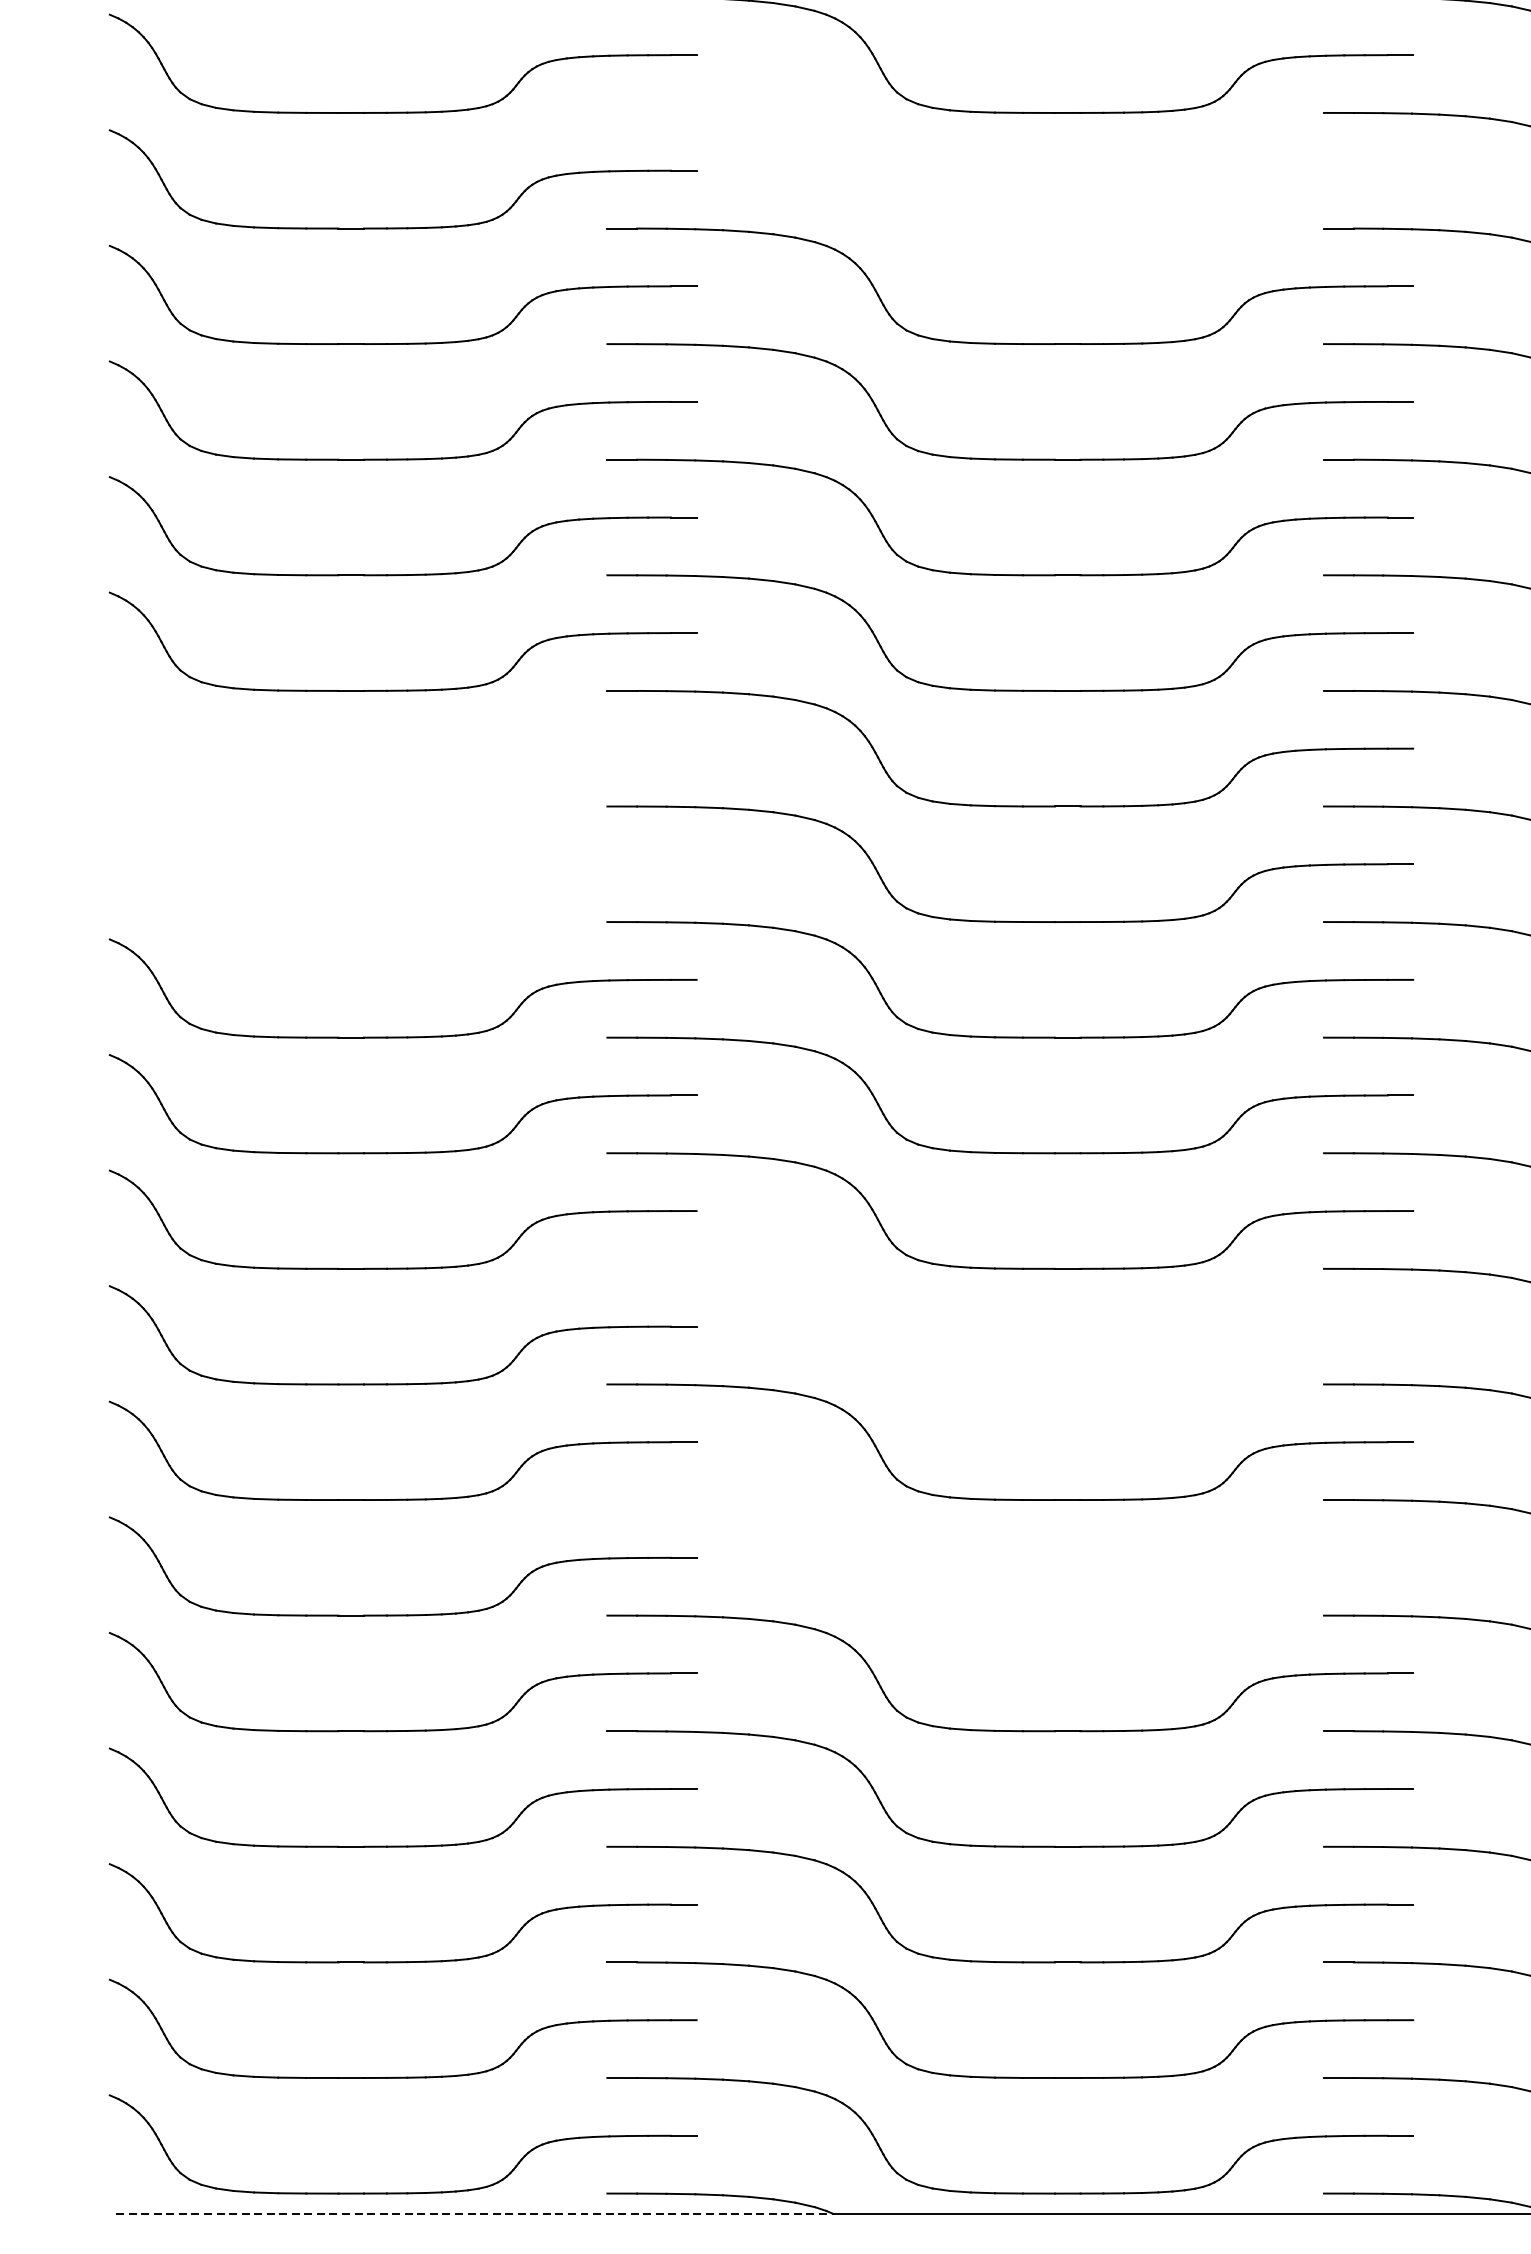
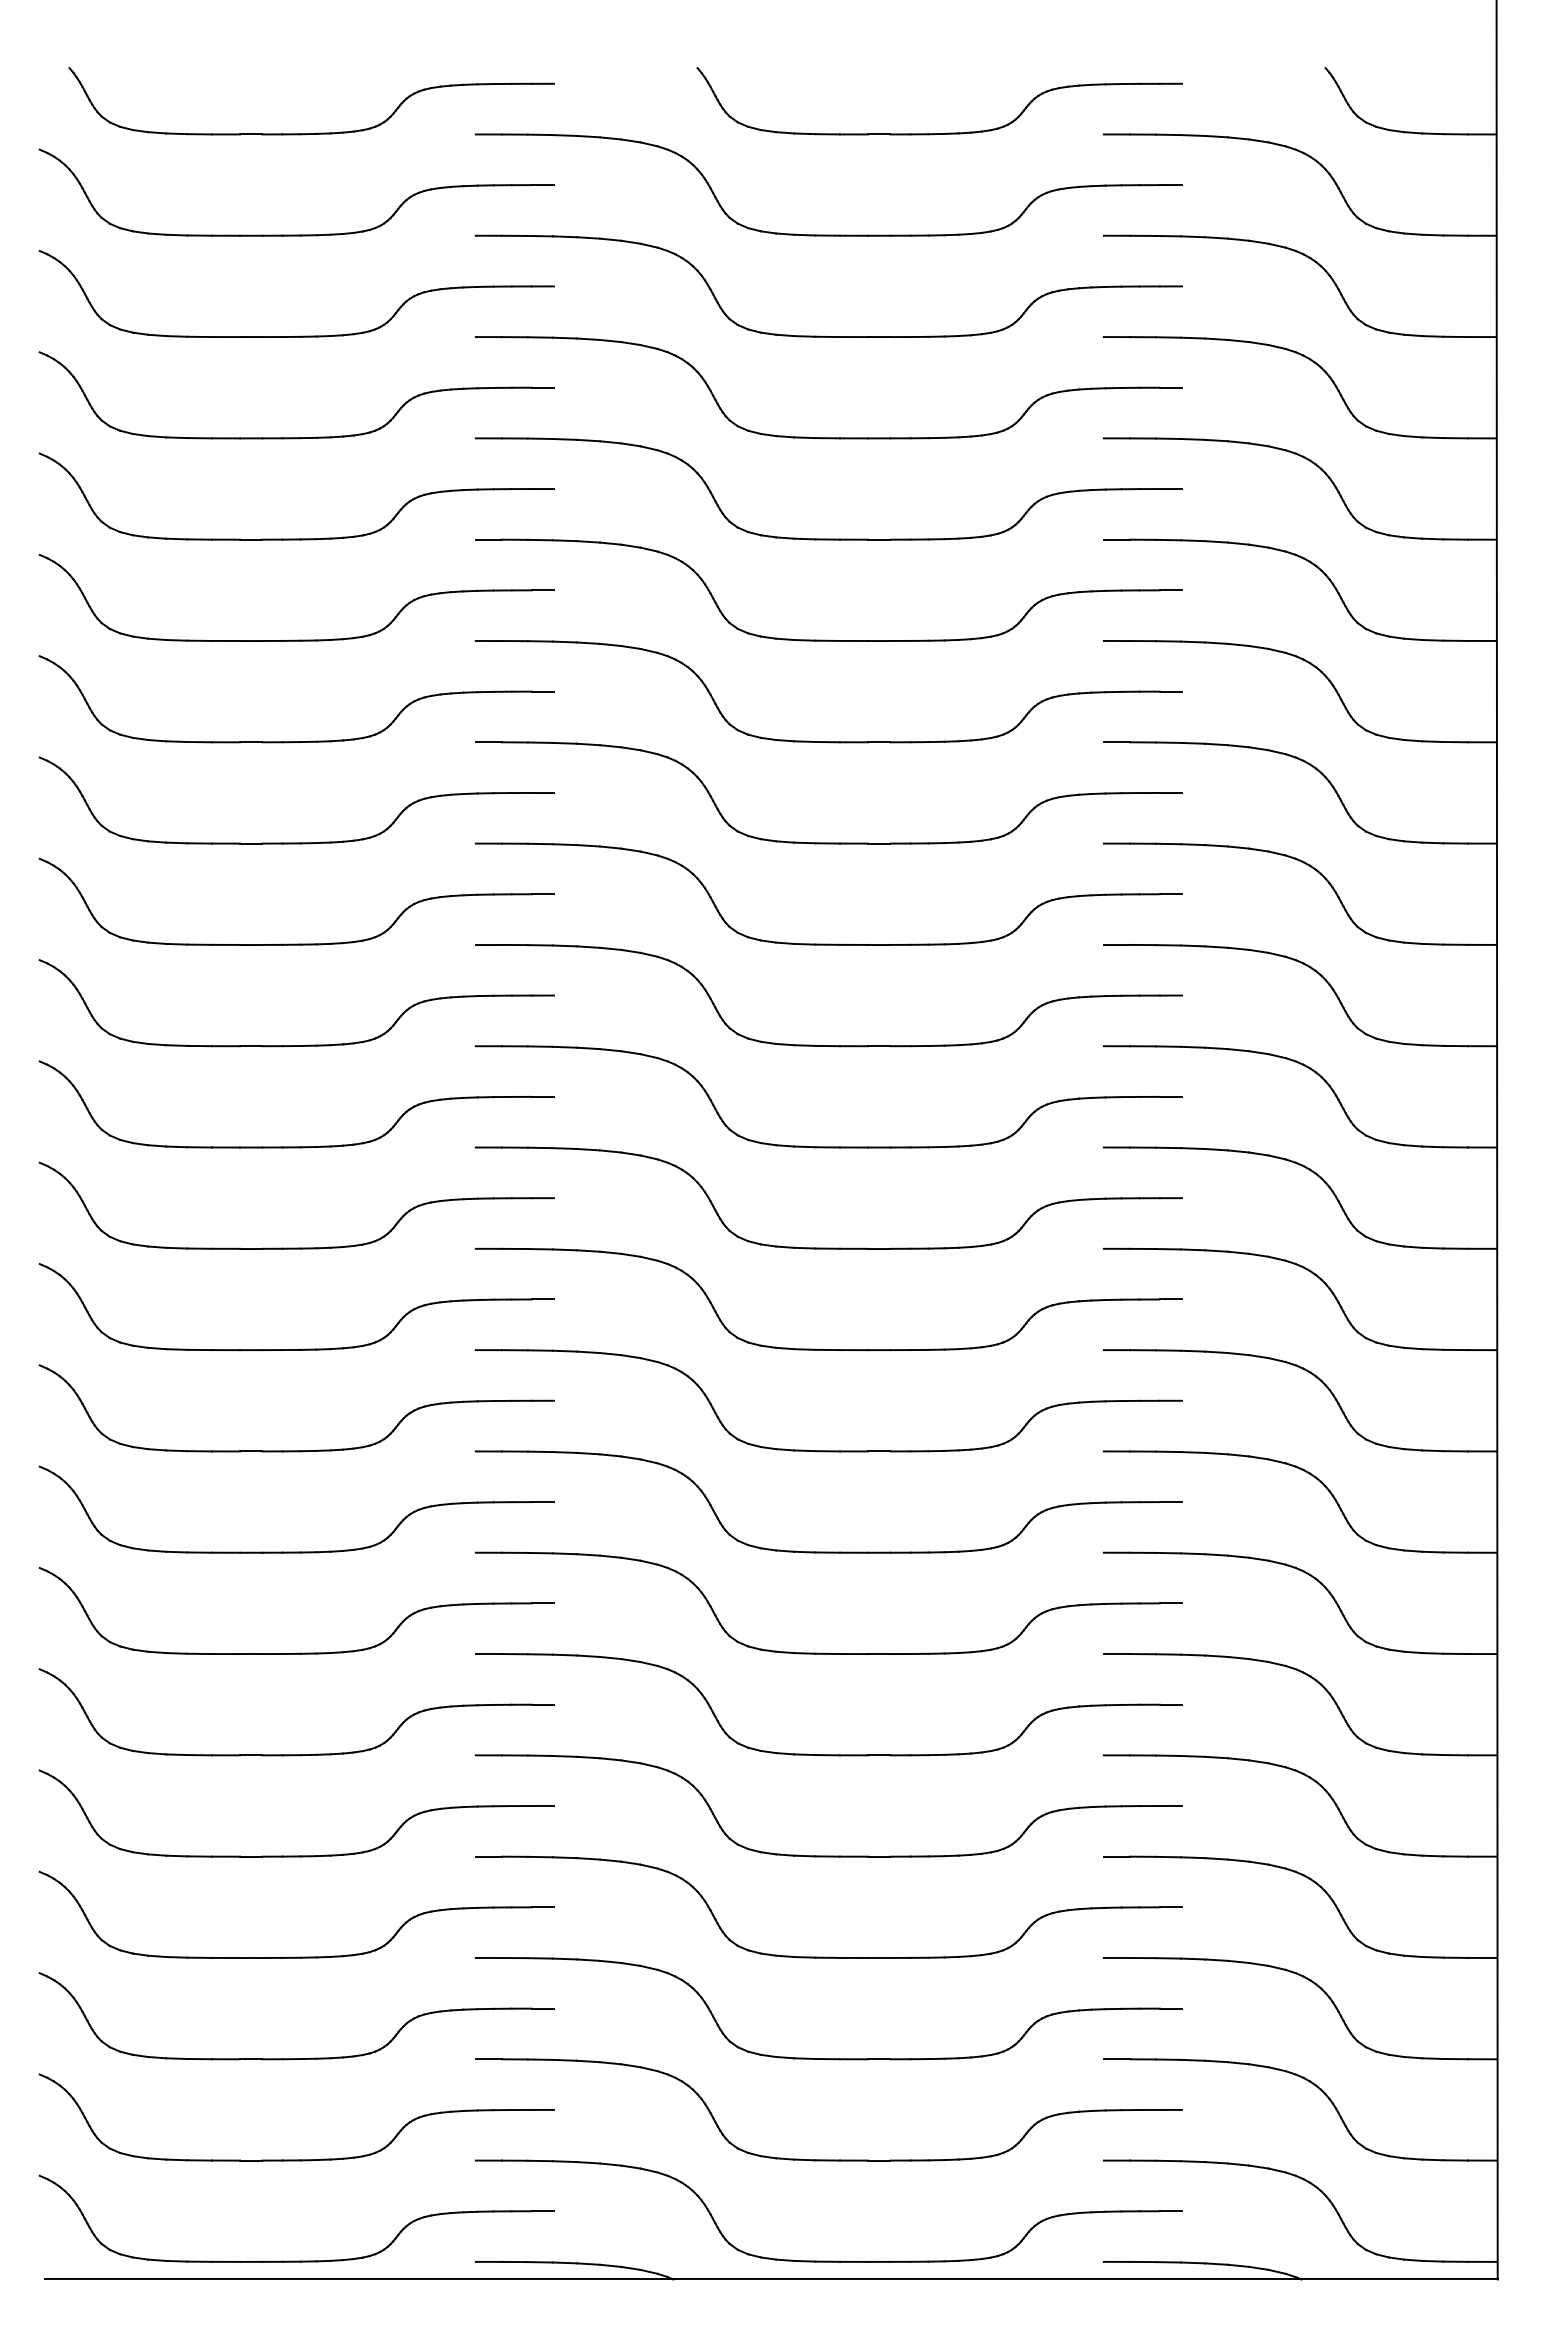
part: (1009, 227) -> (828, 538), added
part: (402, 805) -> (296, 1045), added
part: (402, 920) -> (296, 1146), added
part: (1009, 1383) -> (828, 1551), added
part: (1009, 1614) -> (828, 1754), added
line: (474, 2213) -> (359, 2279), dashed -> solid

